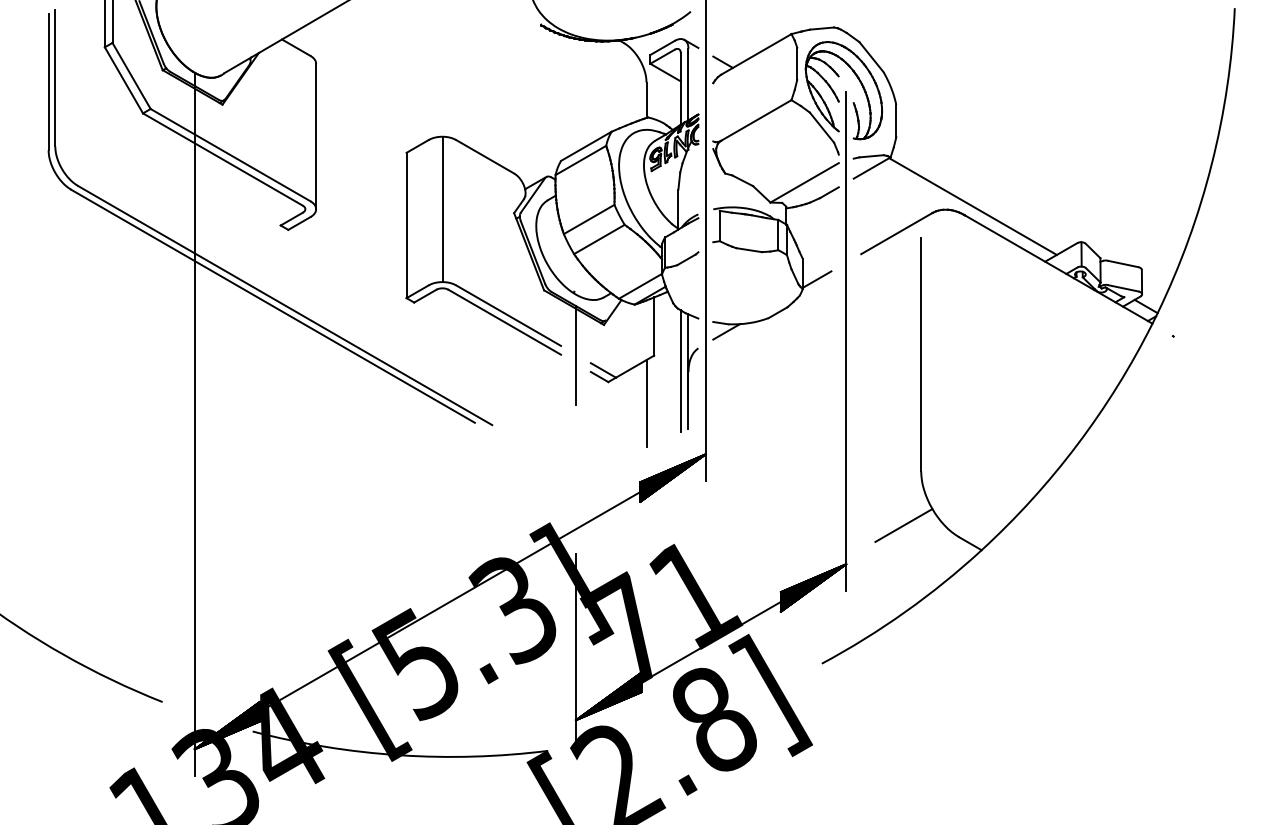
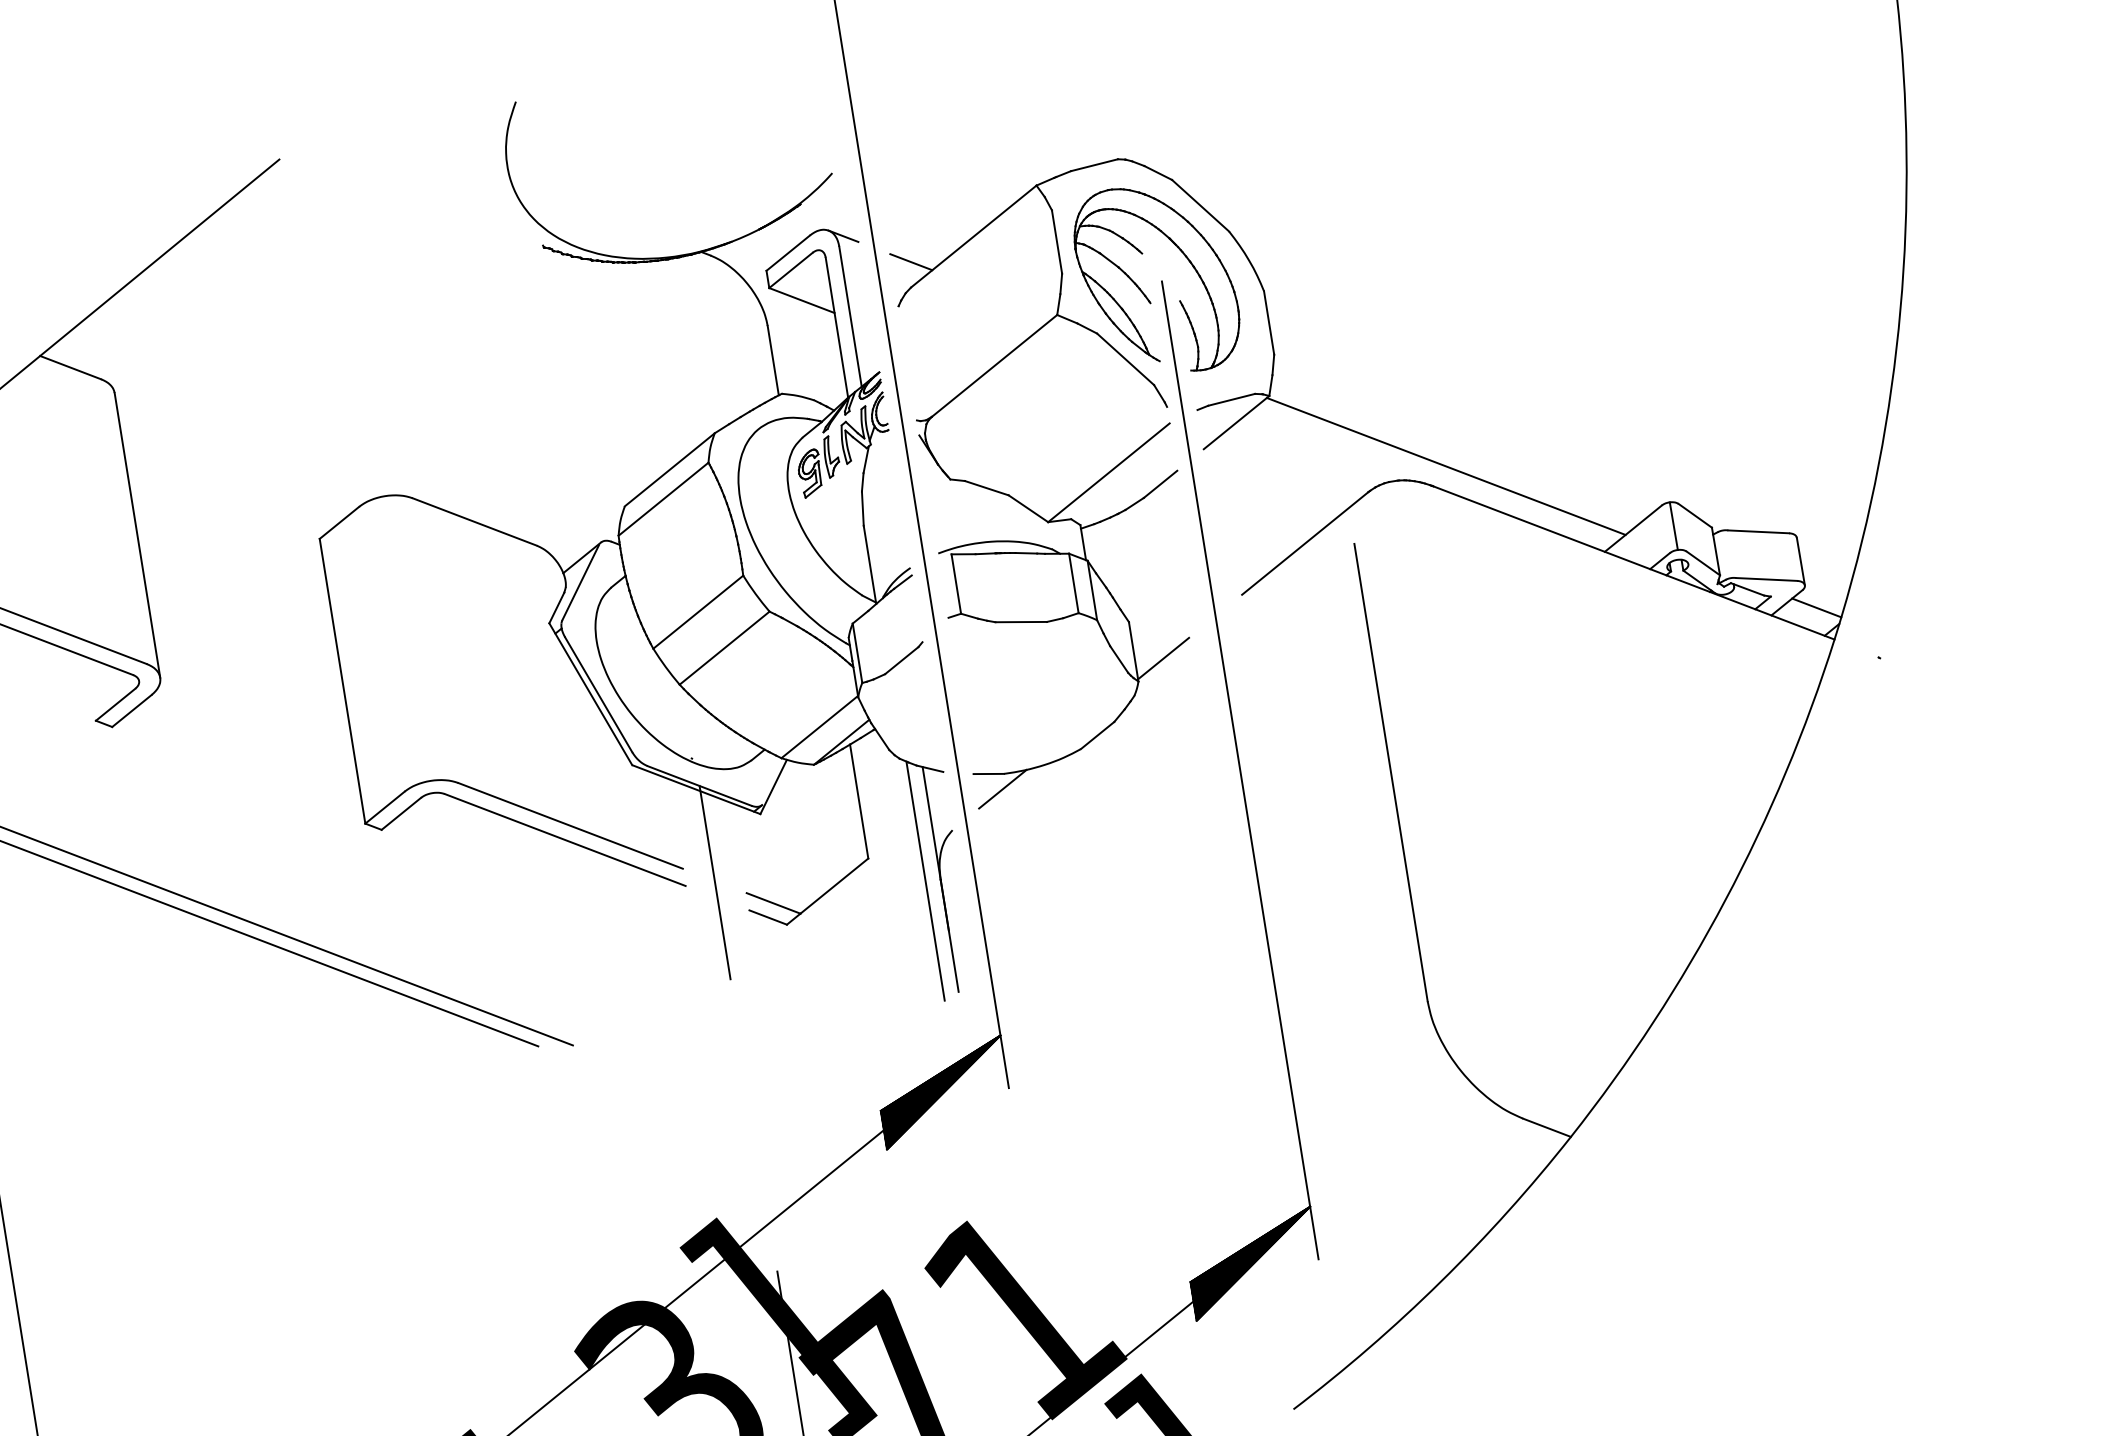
line: (442, 209) -> (407, 638), removed
line: (646, 403) -> (868, 954), removed
line: (903, 525) -> (1410, 1113), removed

